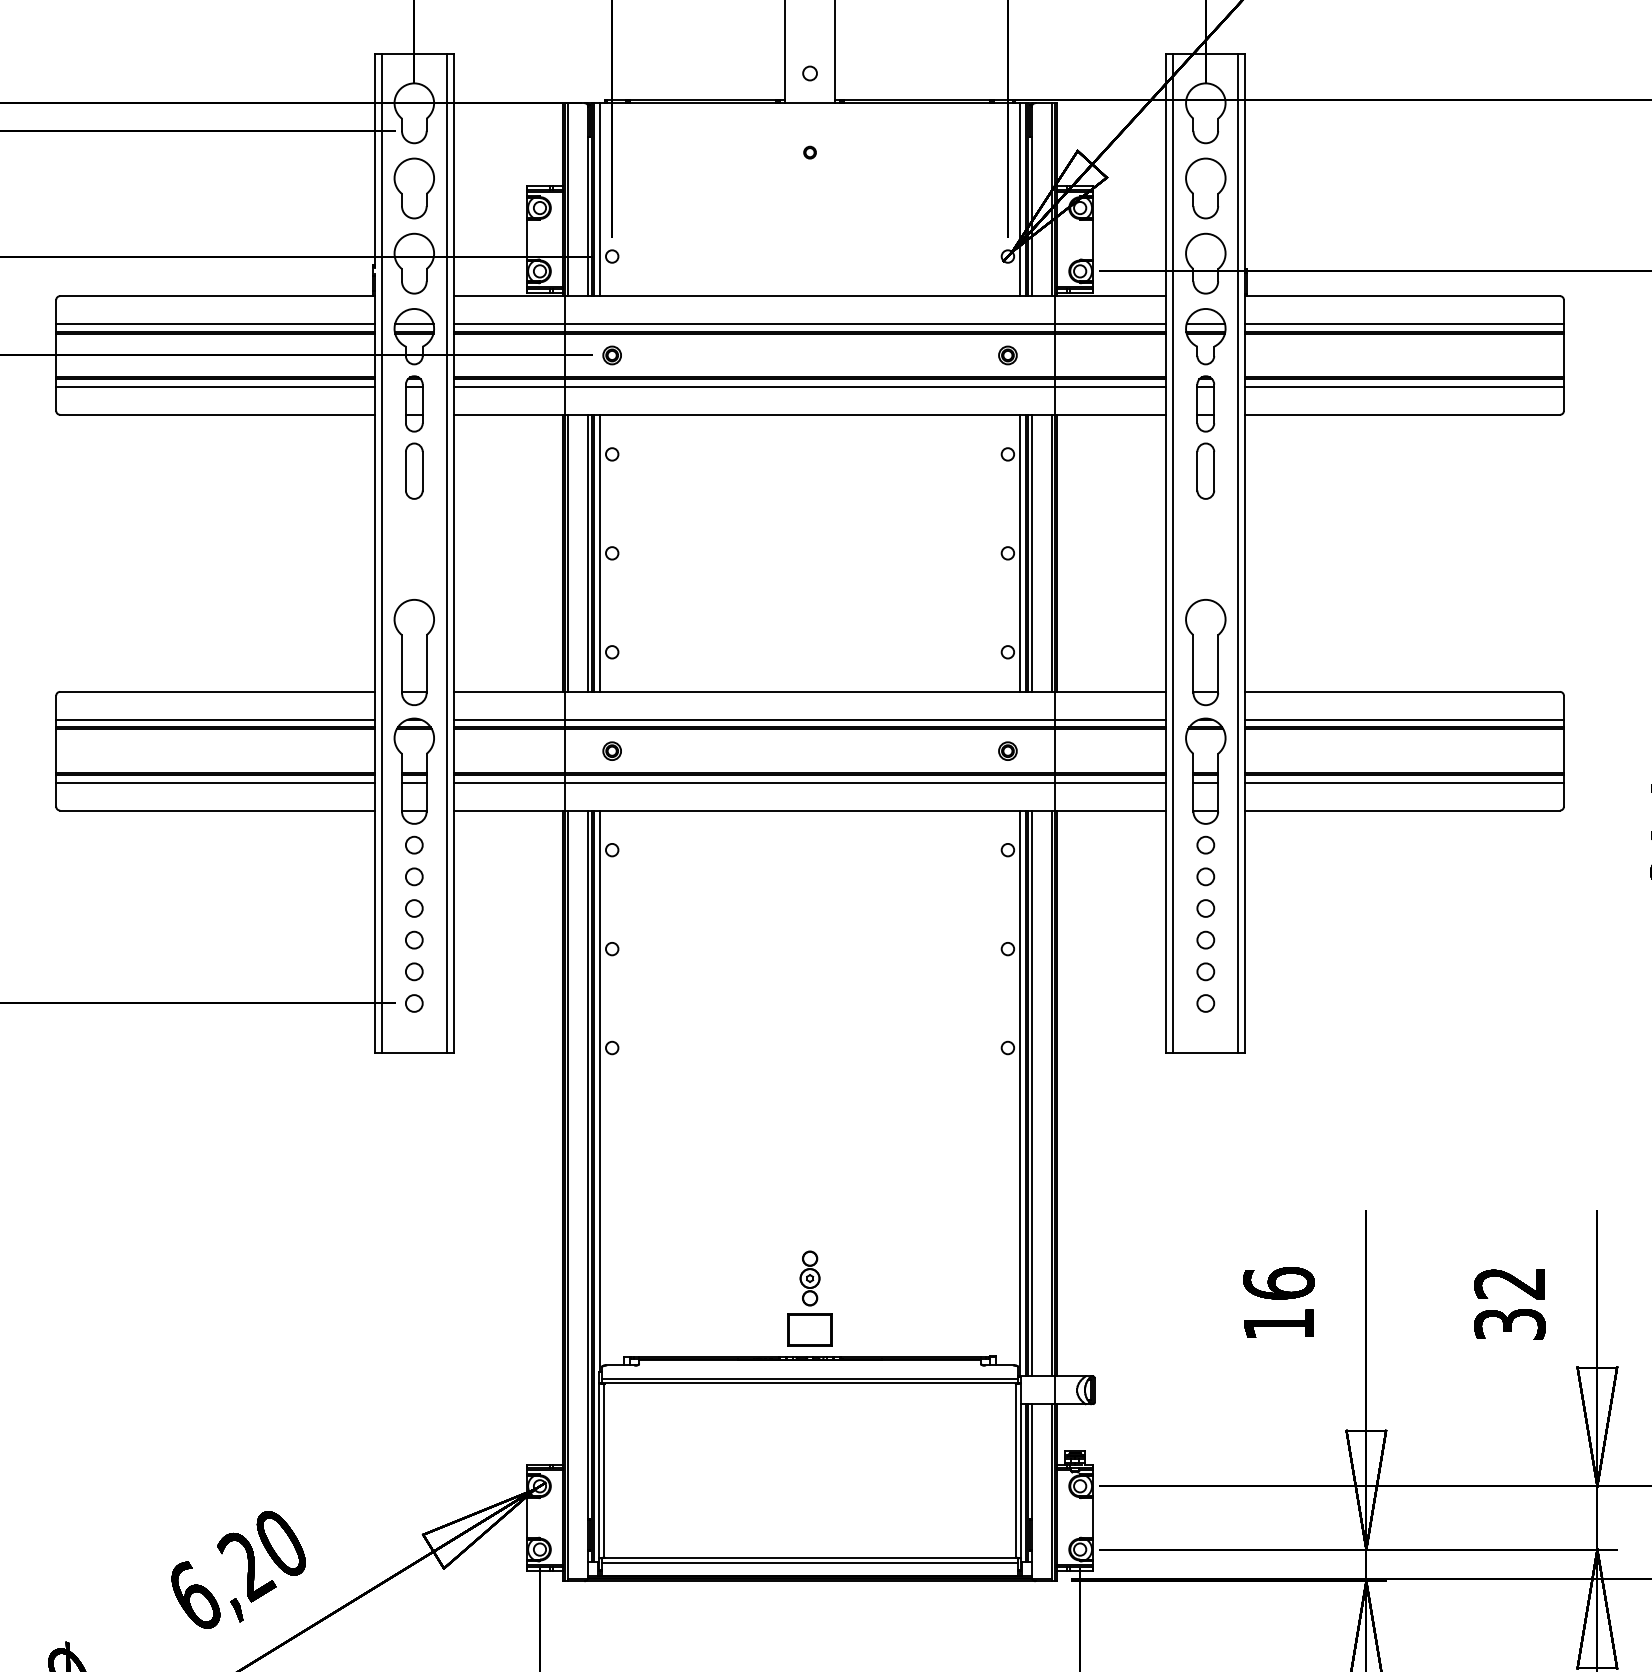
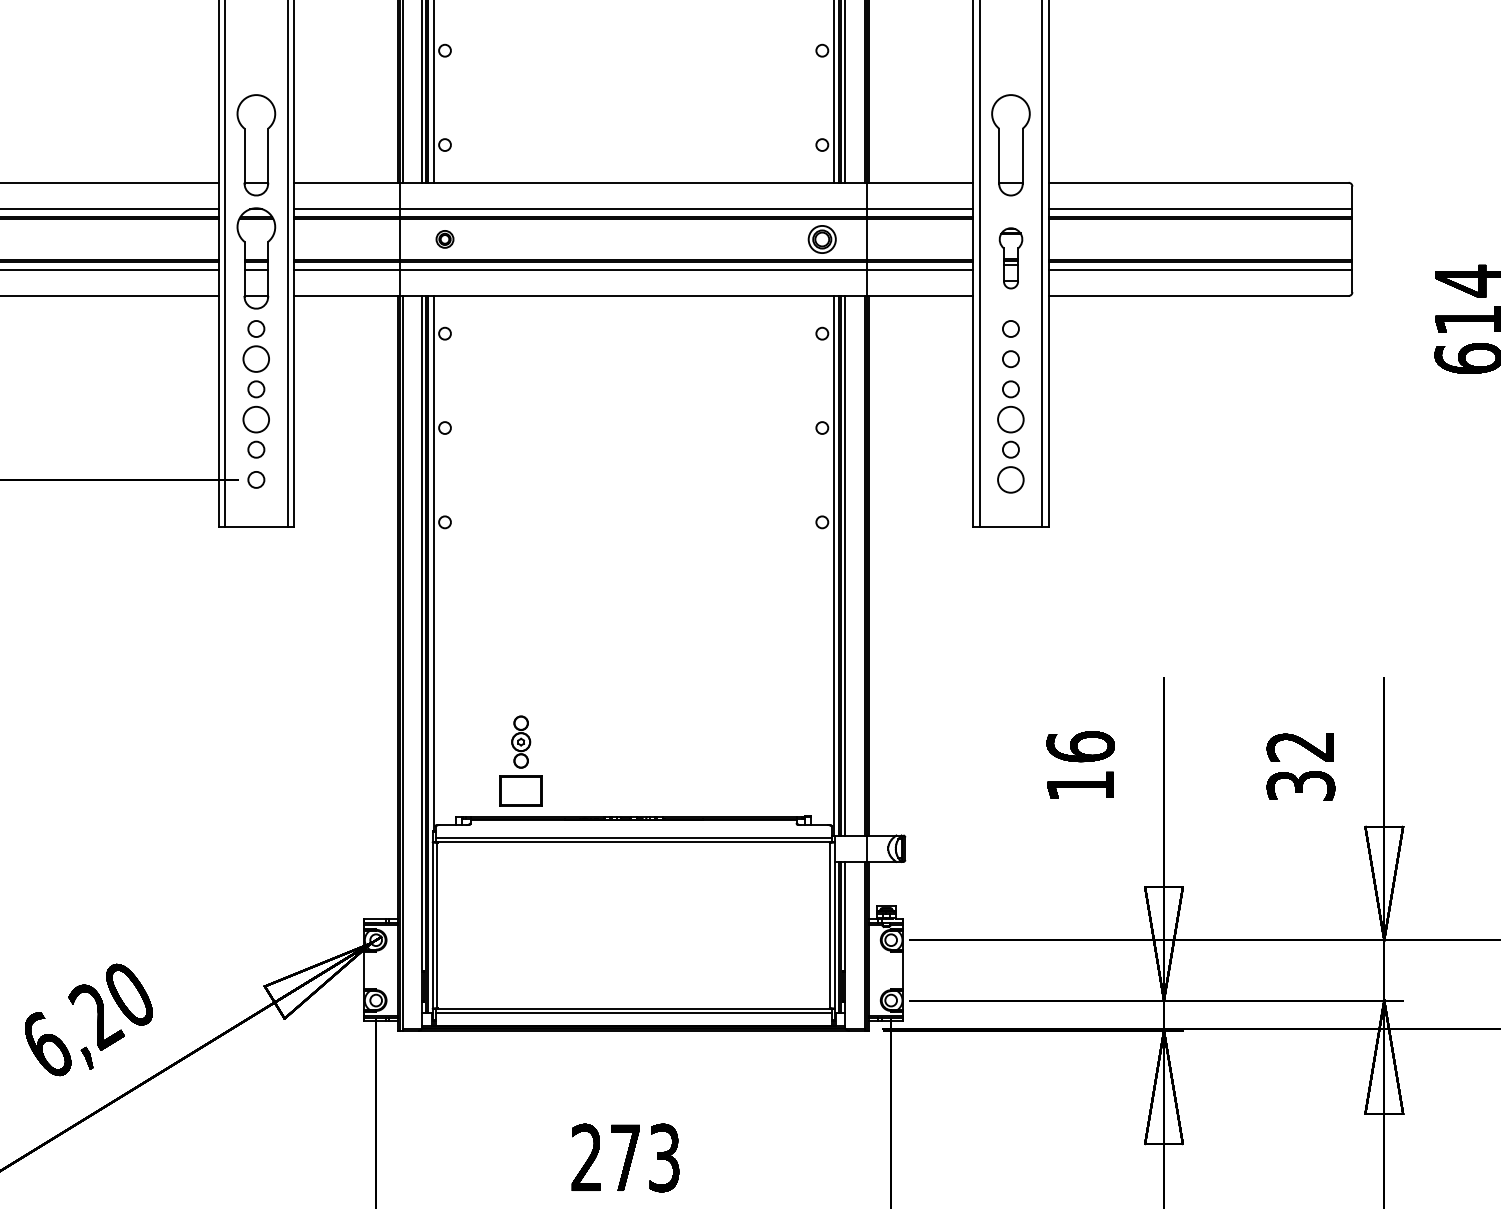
part: (1007, 750) -> (821, 238), size x1.6
part: (1205, 770) -> (1010, 257), size x0.6
circle: (414, 876) -> (256, 358), size x1.6
circle: (414, 939) -> (256, 418), size x1.6
circle: (1205, 939) -> (1010, 418), size x1.6
circle: (1205, 1003) -> (1010, 479), size x1.6
part: (809, 1298) -> (520, 761), moved

